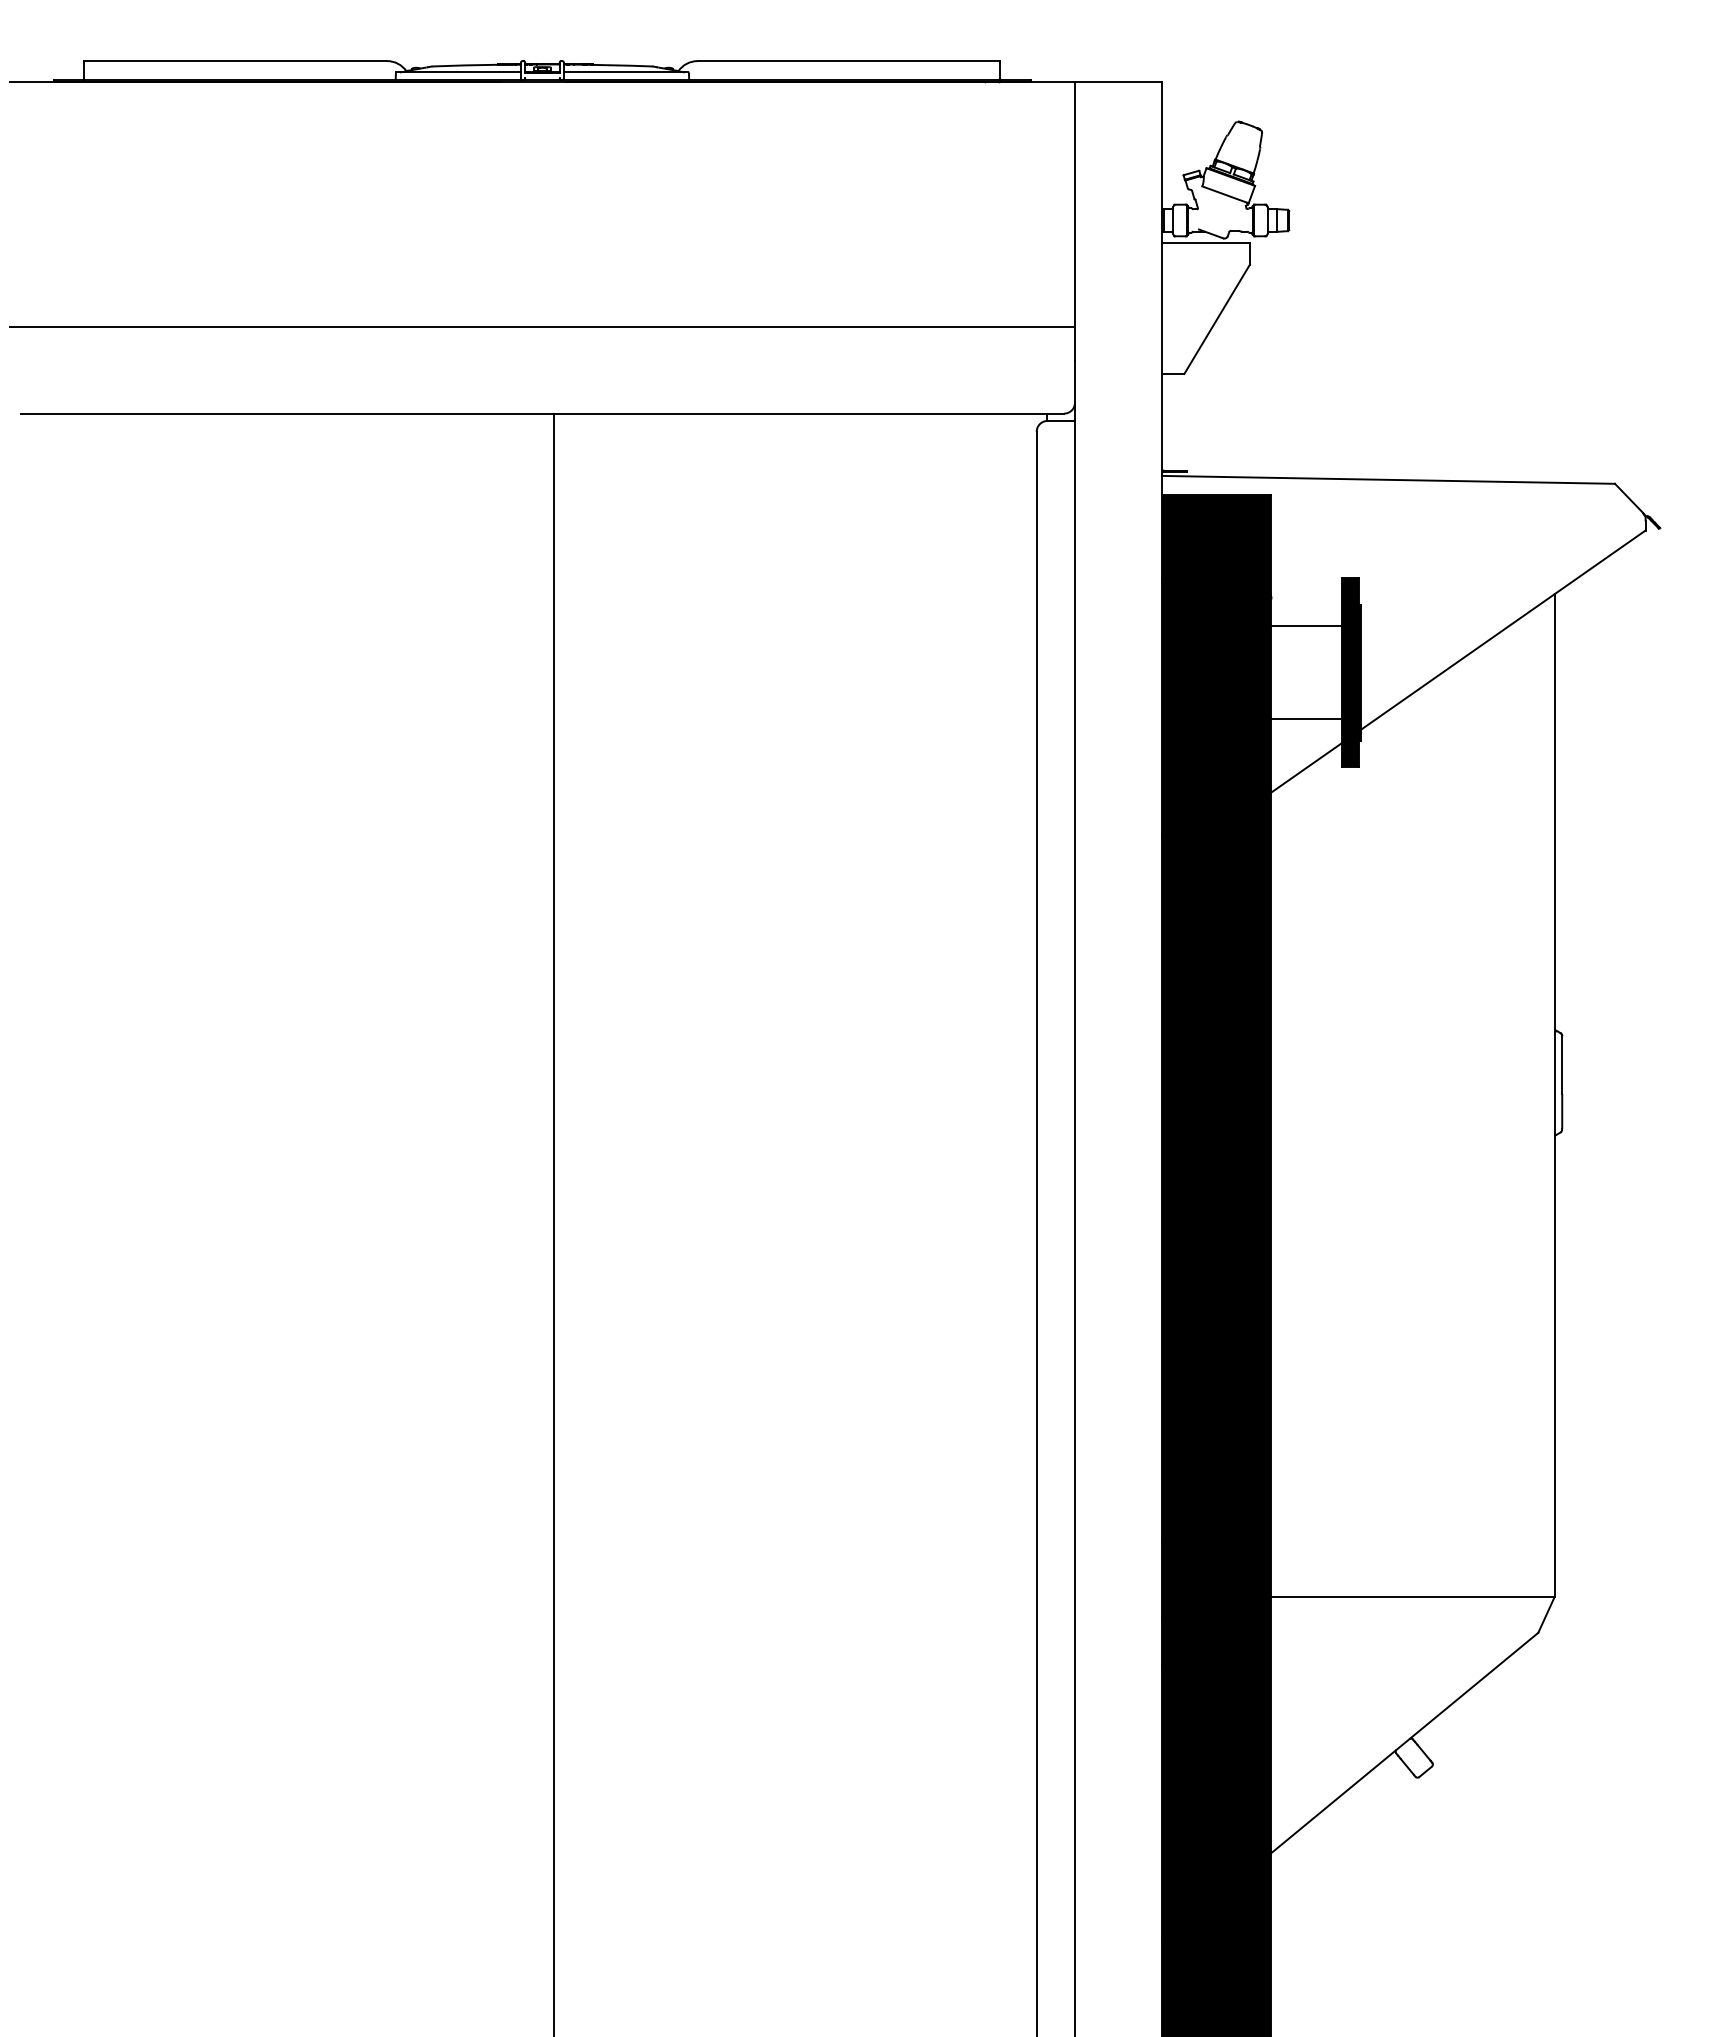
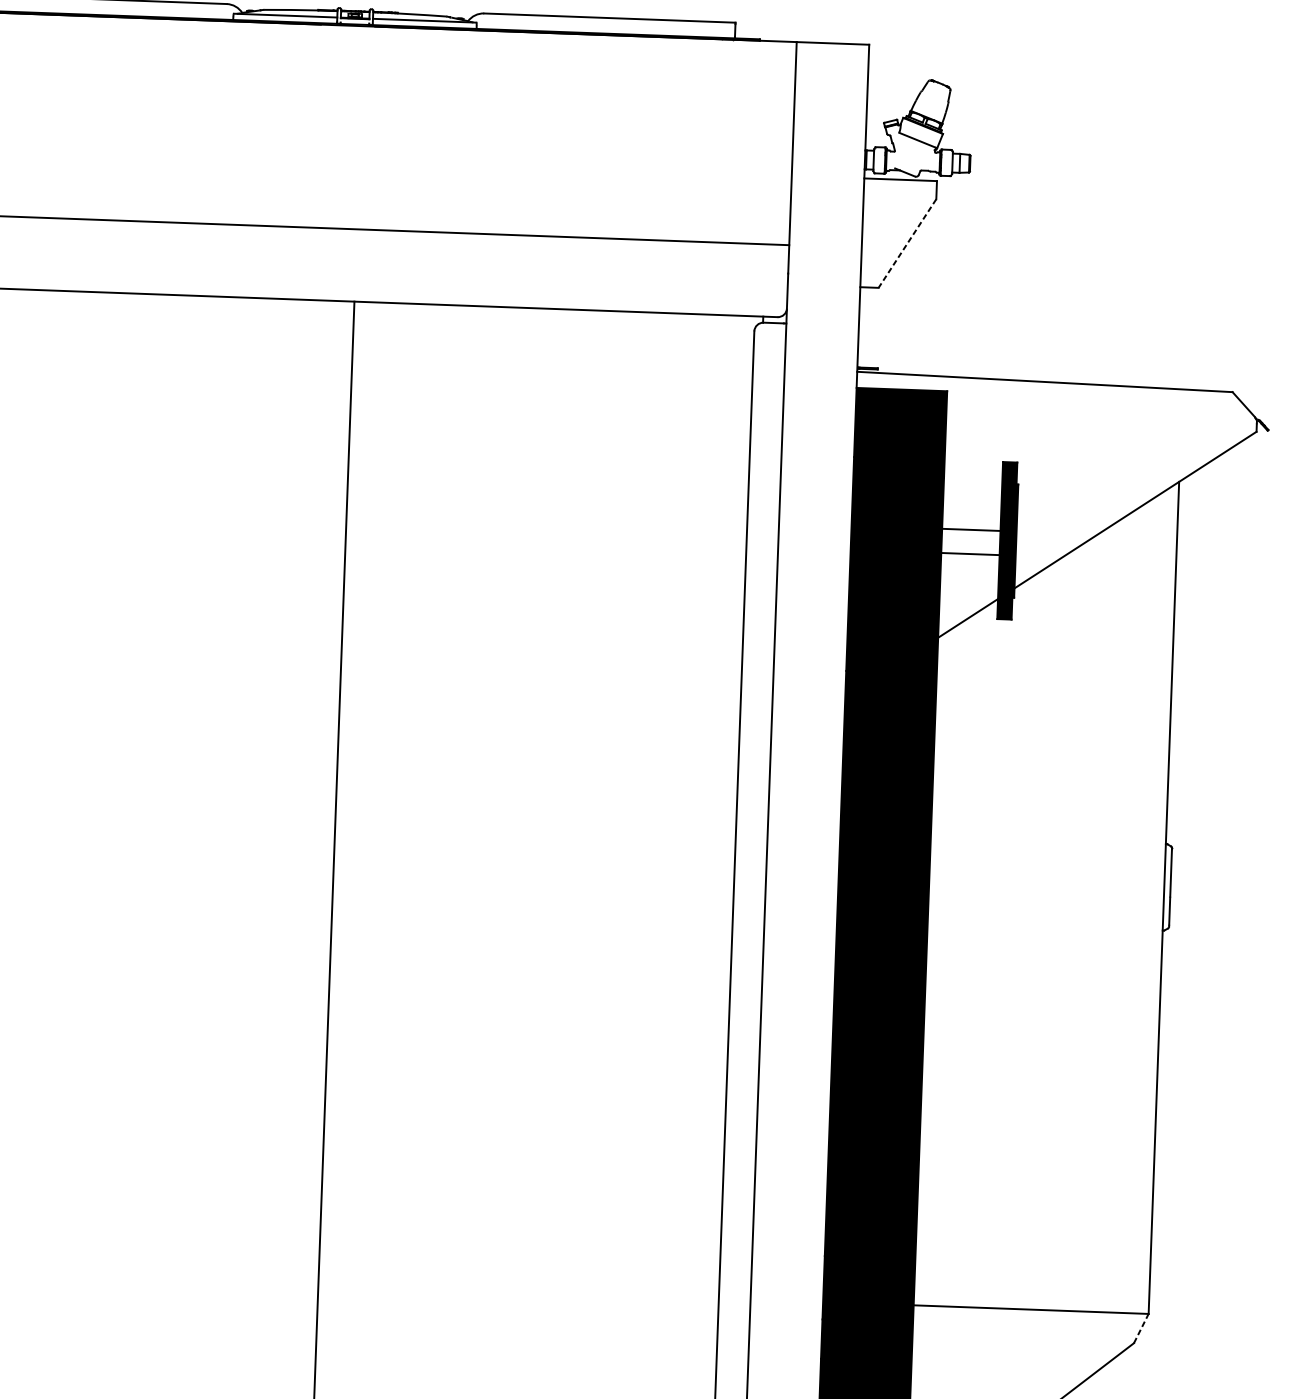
line: (1217, 319) -> (907, 243), solid -> dashed
line: (1306, 626) -> (970, 554), moved
line: (1306, 719) -> (971, 530), moved
line: (1546, 1614) -> (1141, 1328), solid -> dashed

